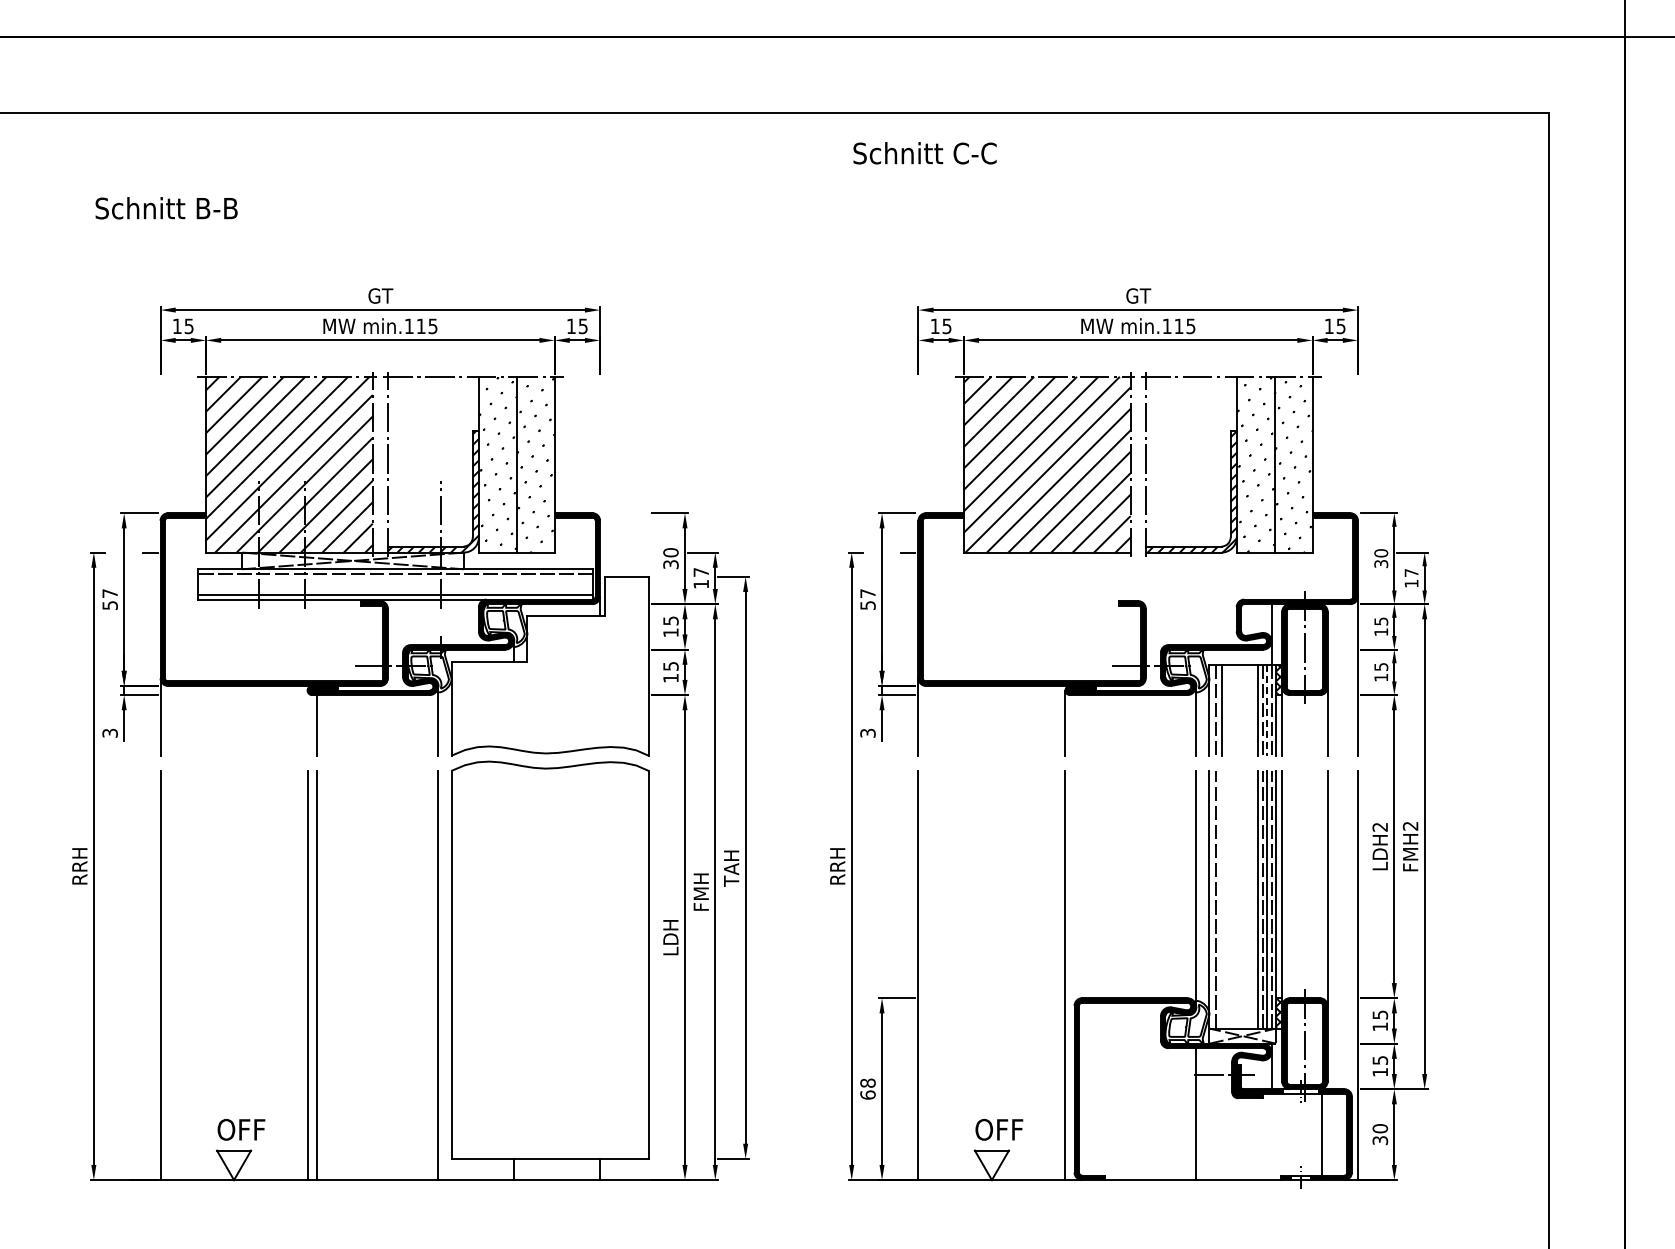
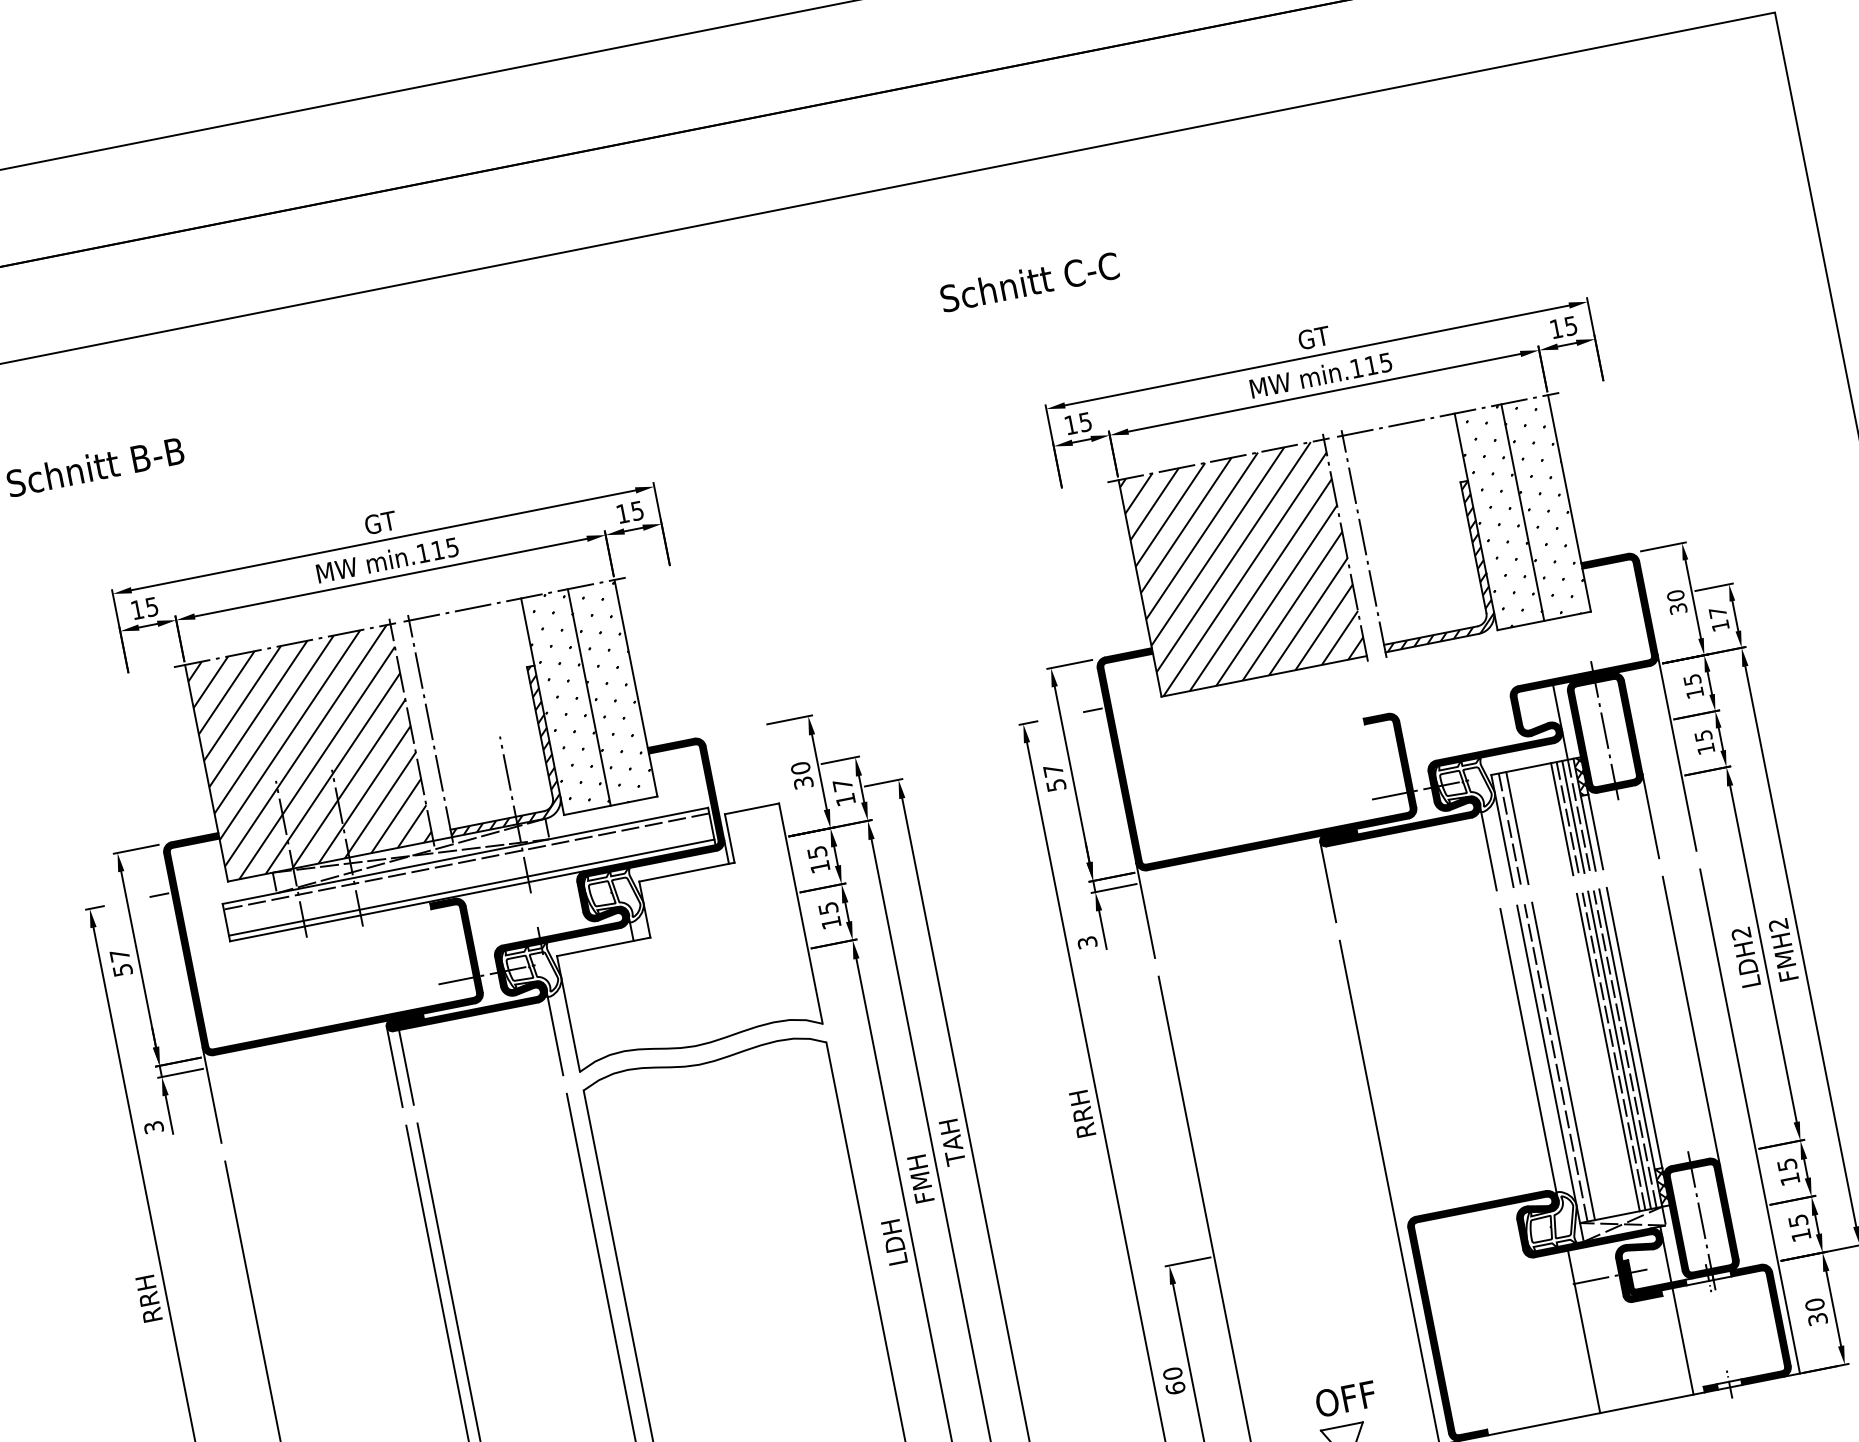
text: (924, 153) -> (1029, 282), moved
line: (1267, 710) -> (1573, 817), dashed -> solid
line: (307, 722) -> (394, 1066), added
line: (1221, 899) -> (1563, 1061), added
text: (867, 1082) -> (1172, 1372), 68 -> 60
line: (1321, 1136) -> (1682, 1340), moved

